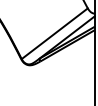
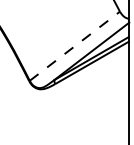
line: (54, 33) -> (74, 45), solid -> dashed

